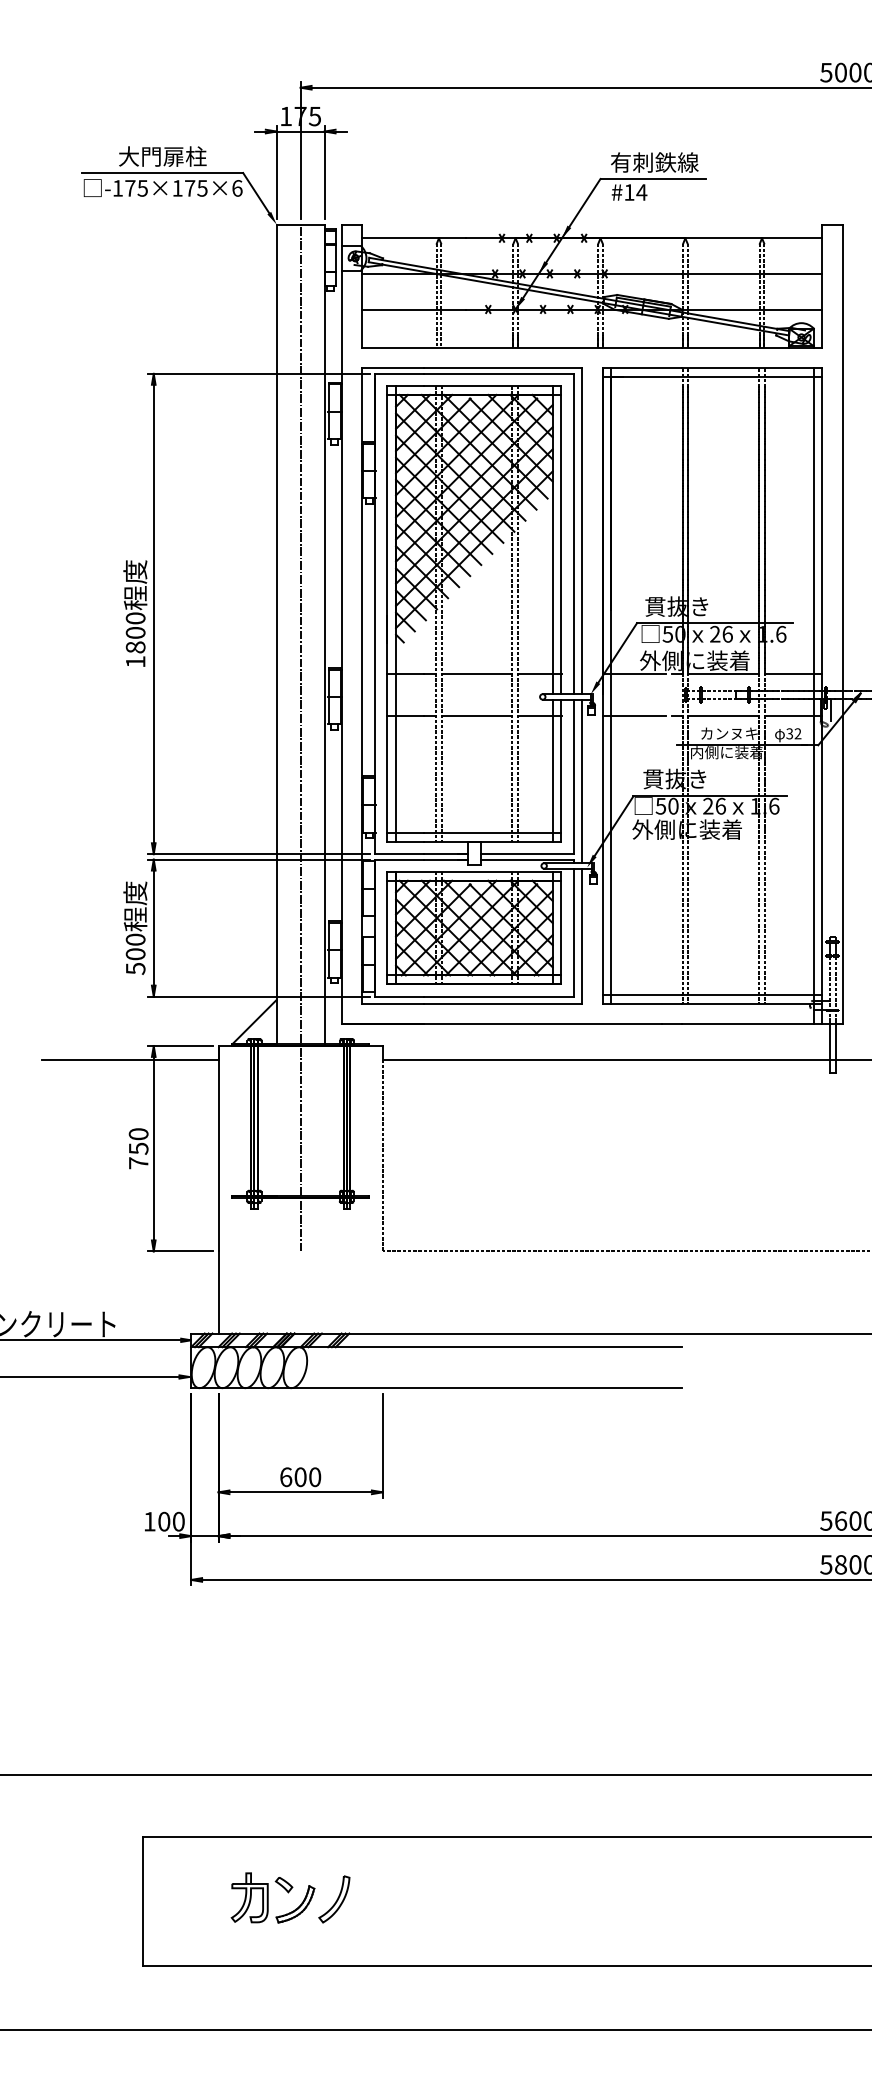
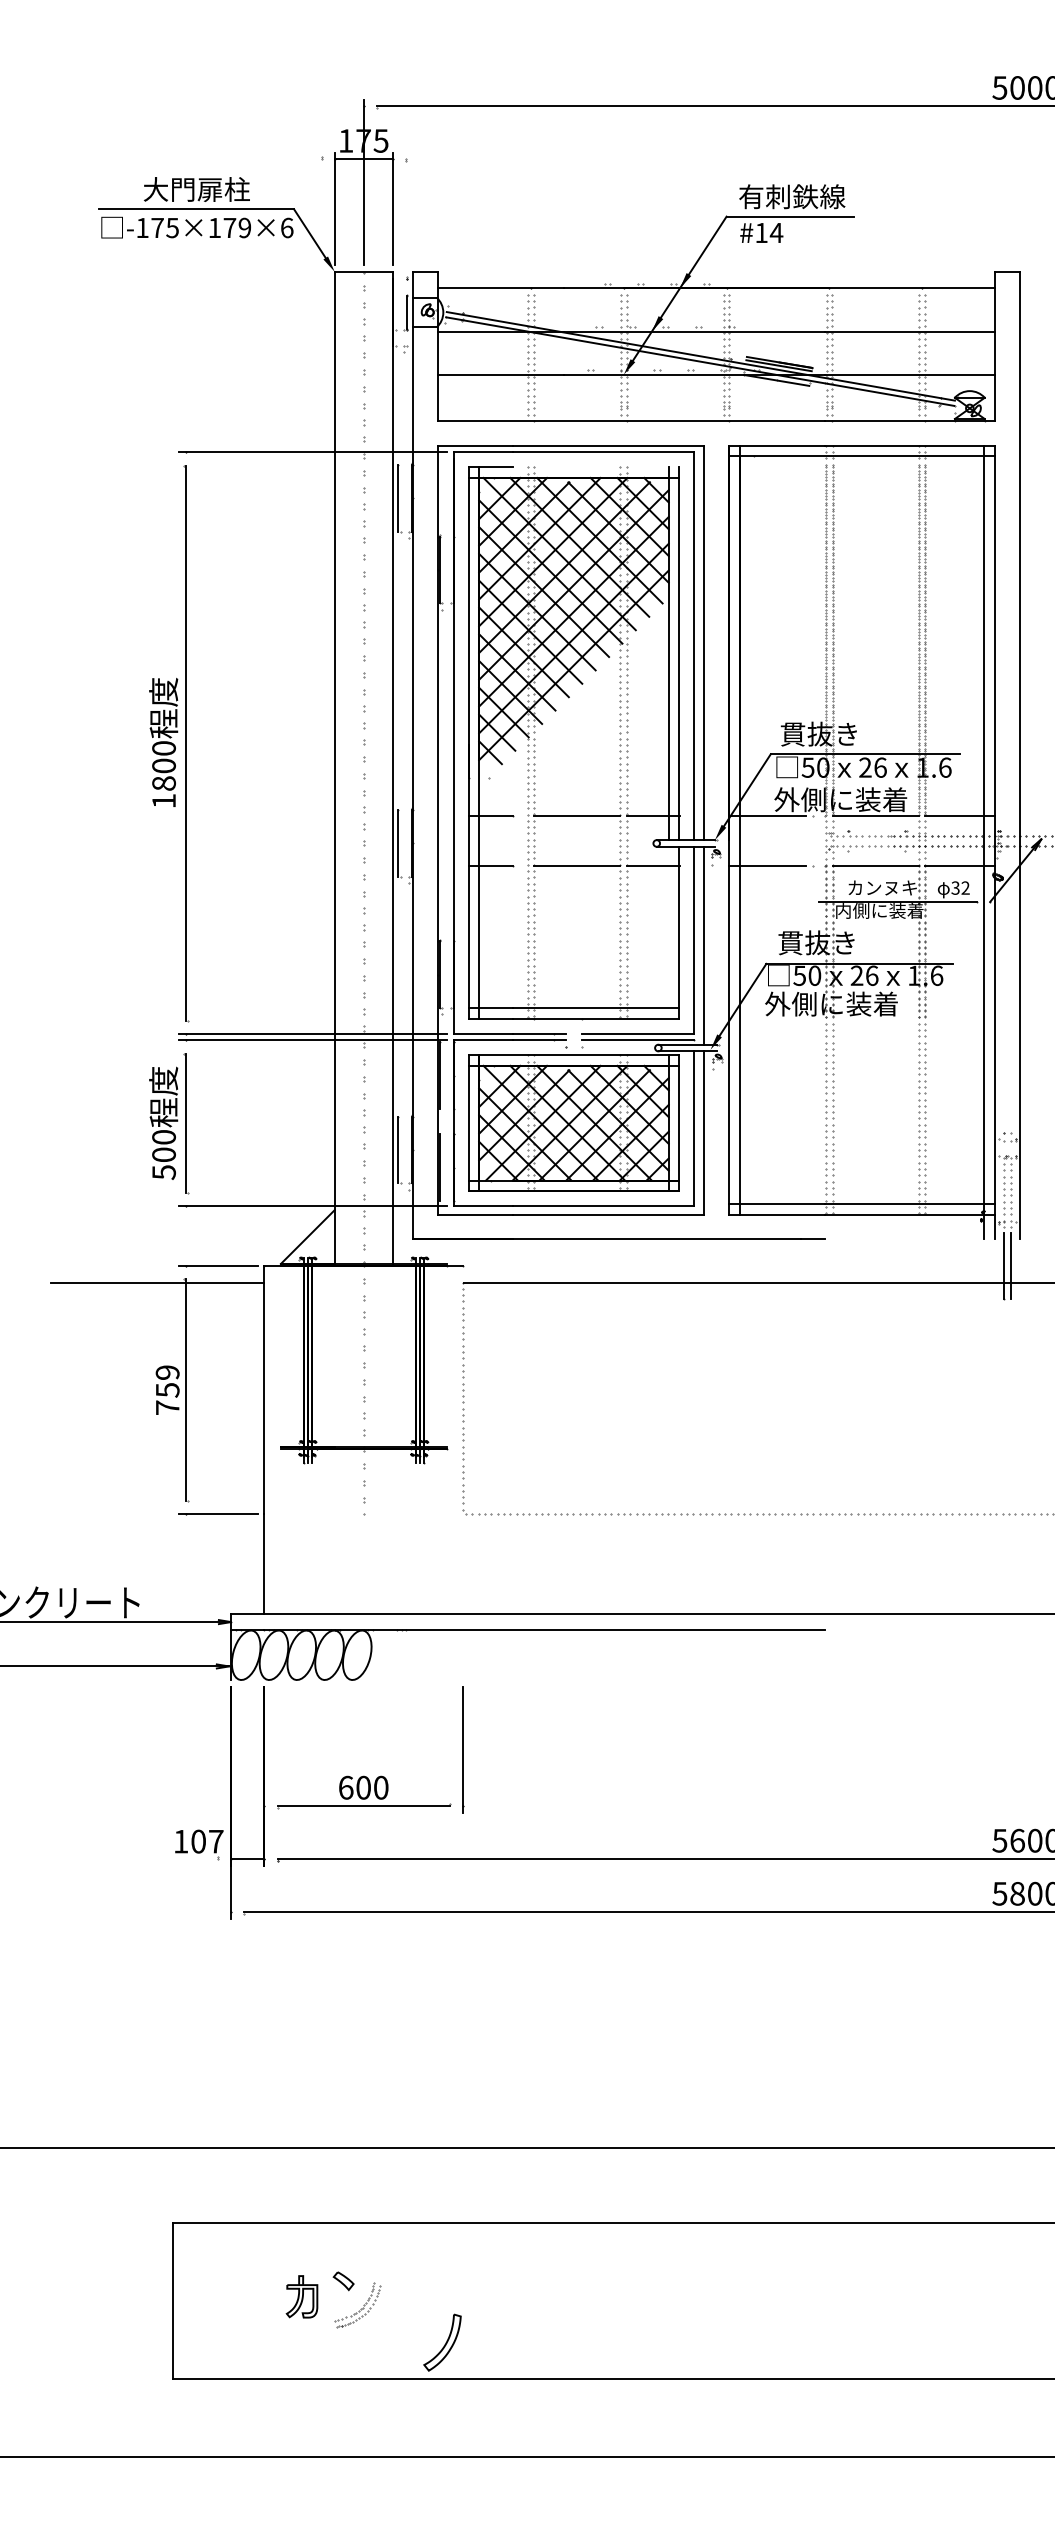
text: (202, 187) -> (244, 227), -175×175×6 -> -175×179×6
line: (493, 386) -> (596, 467), removed
line: (552, 770) -> (668, 932), removed
line: (761, 1024) -> (921, 1239), removed
text: (138, 1134) -> (167, 1372), 750 -> 759
line: (436, 1388) -> (527, 1680), removed
text: (179, 1521) -> (216, 1841), 100 -> 107
part: (249, 1897) -> (301, 2296), size x0.7
part: (334, 1899) -> (442, 2342), moved

